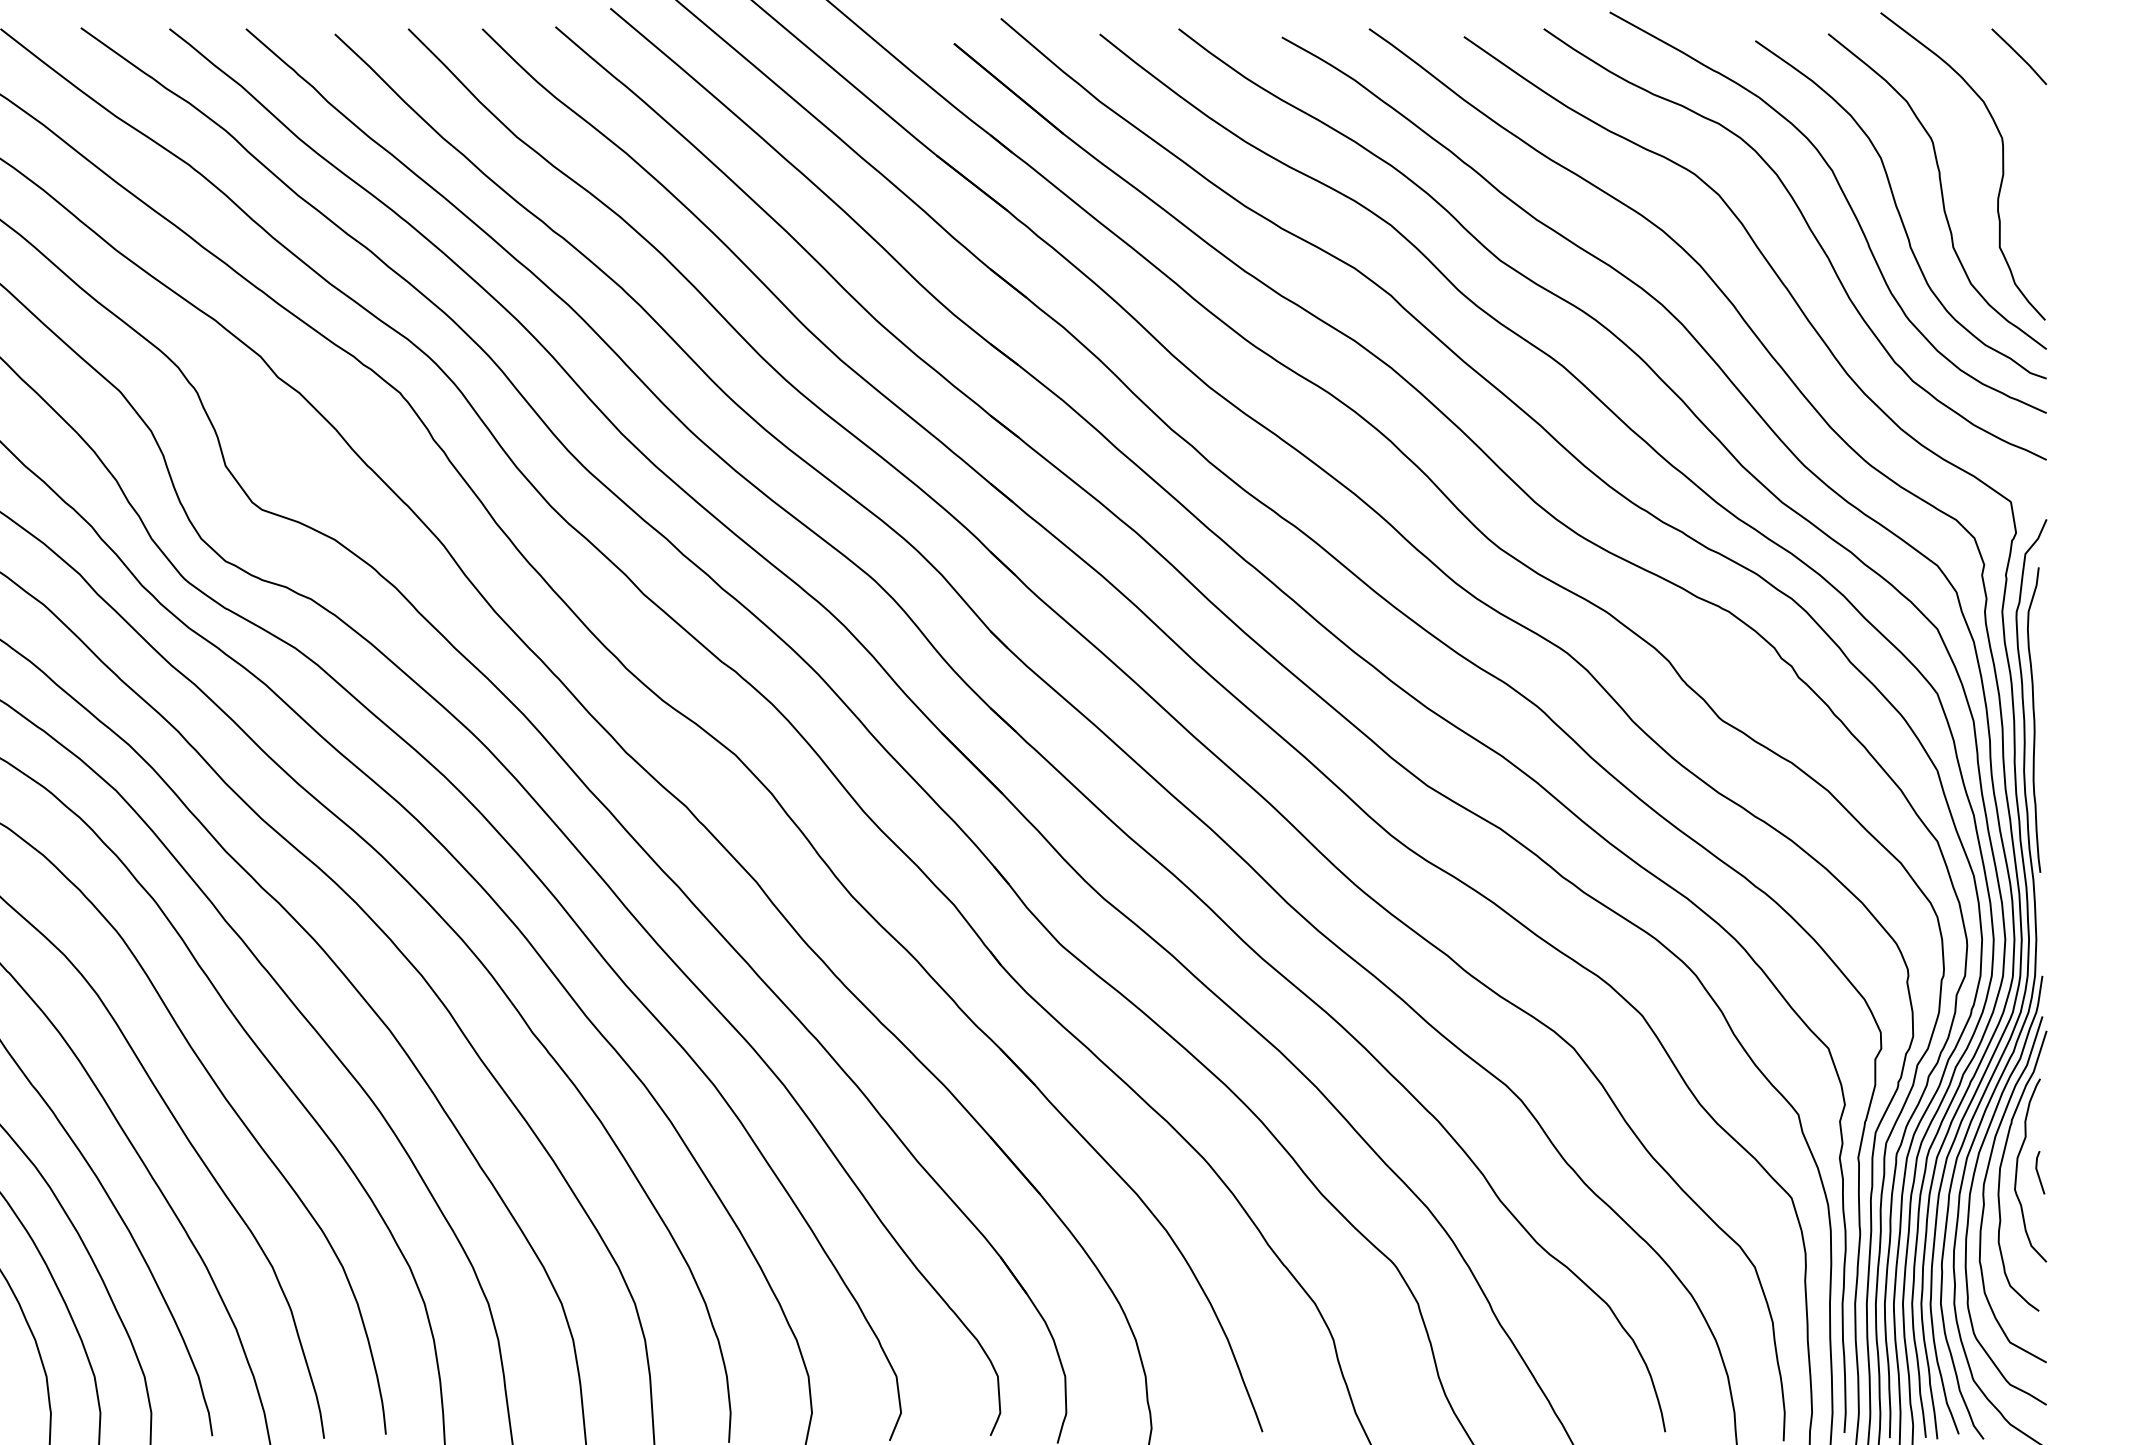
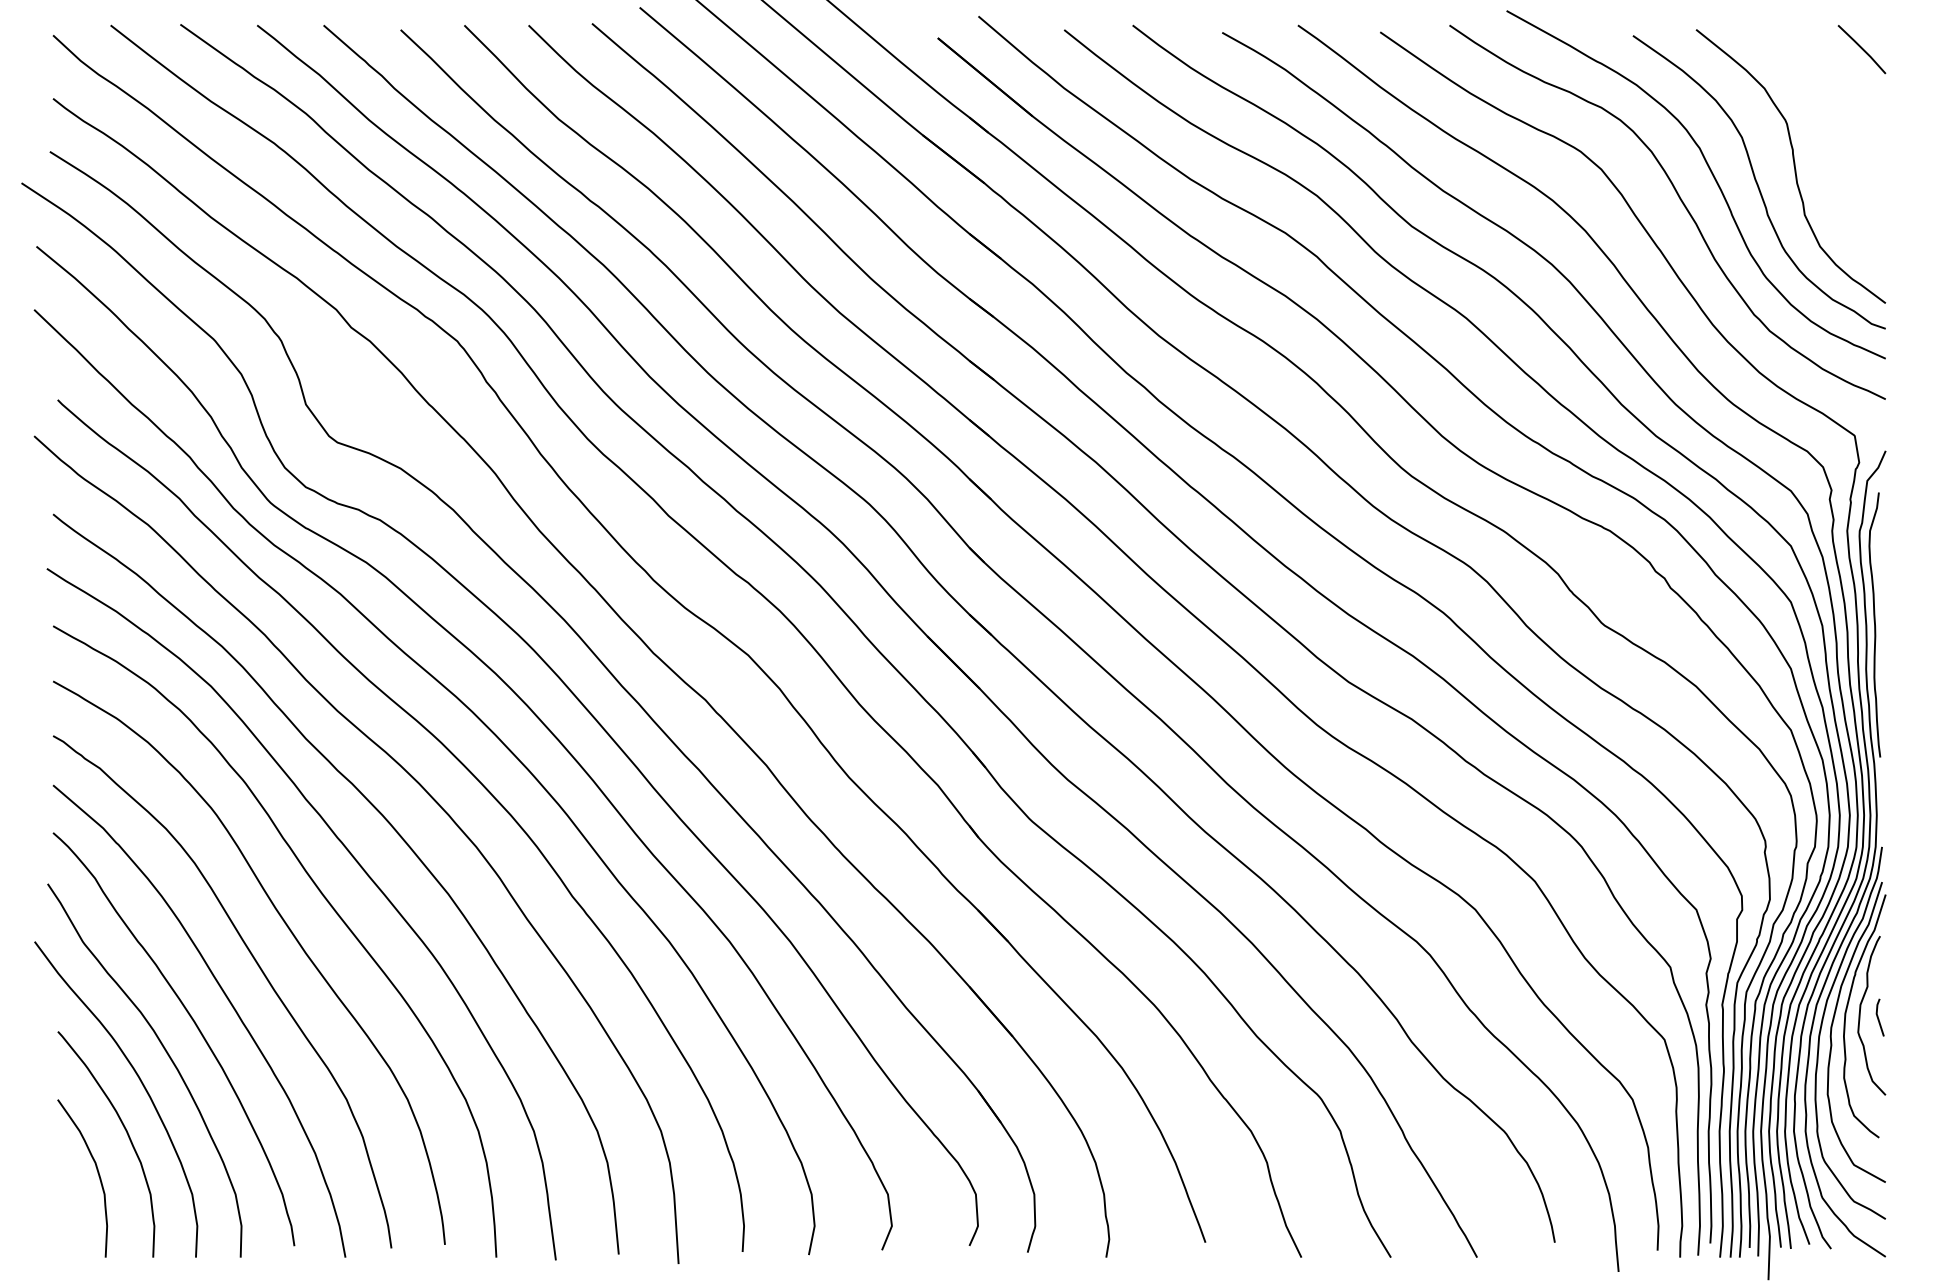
curve: (2002, 166) -> (1847, 144), removed

